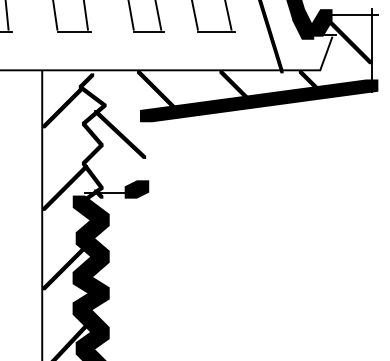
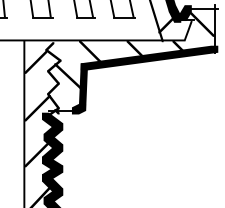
fill: (288, 42) -> (166, 24), added
fill: (144, 150) -> (83, 86), added

